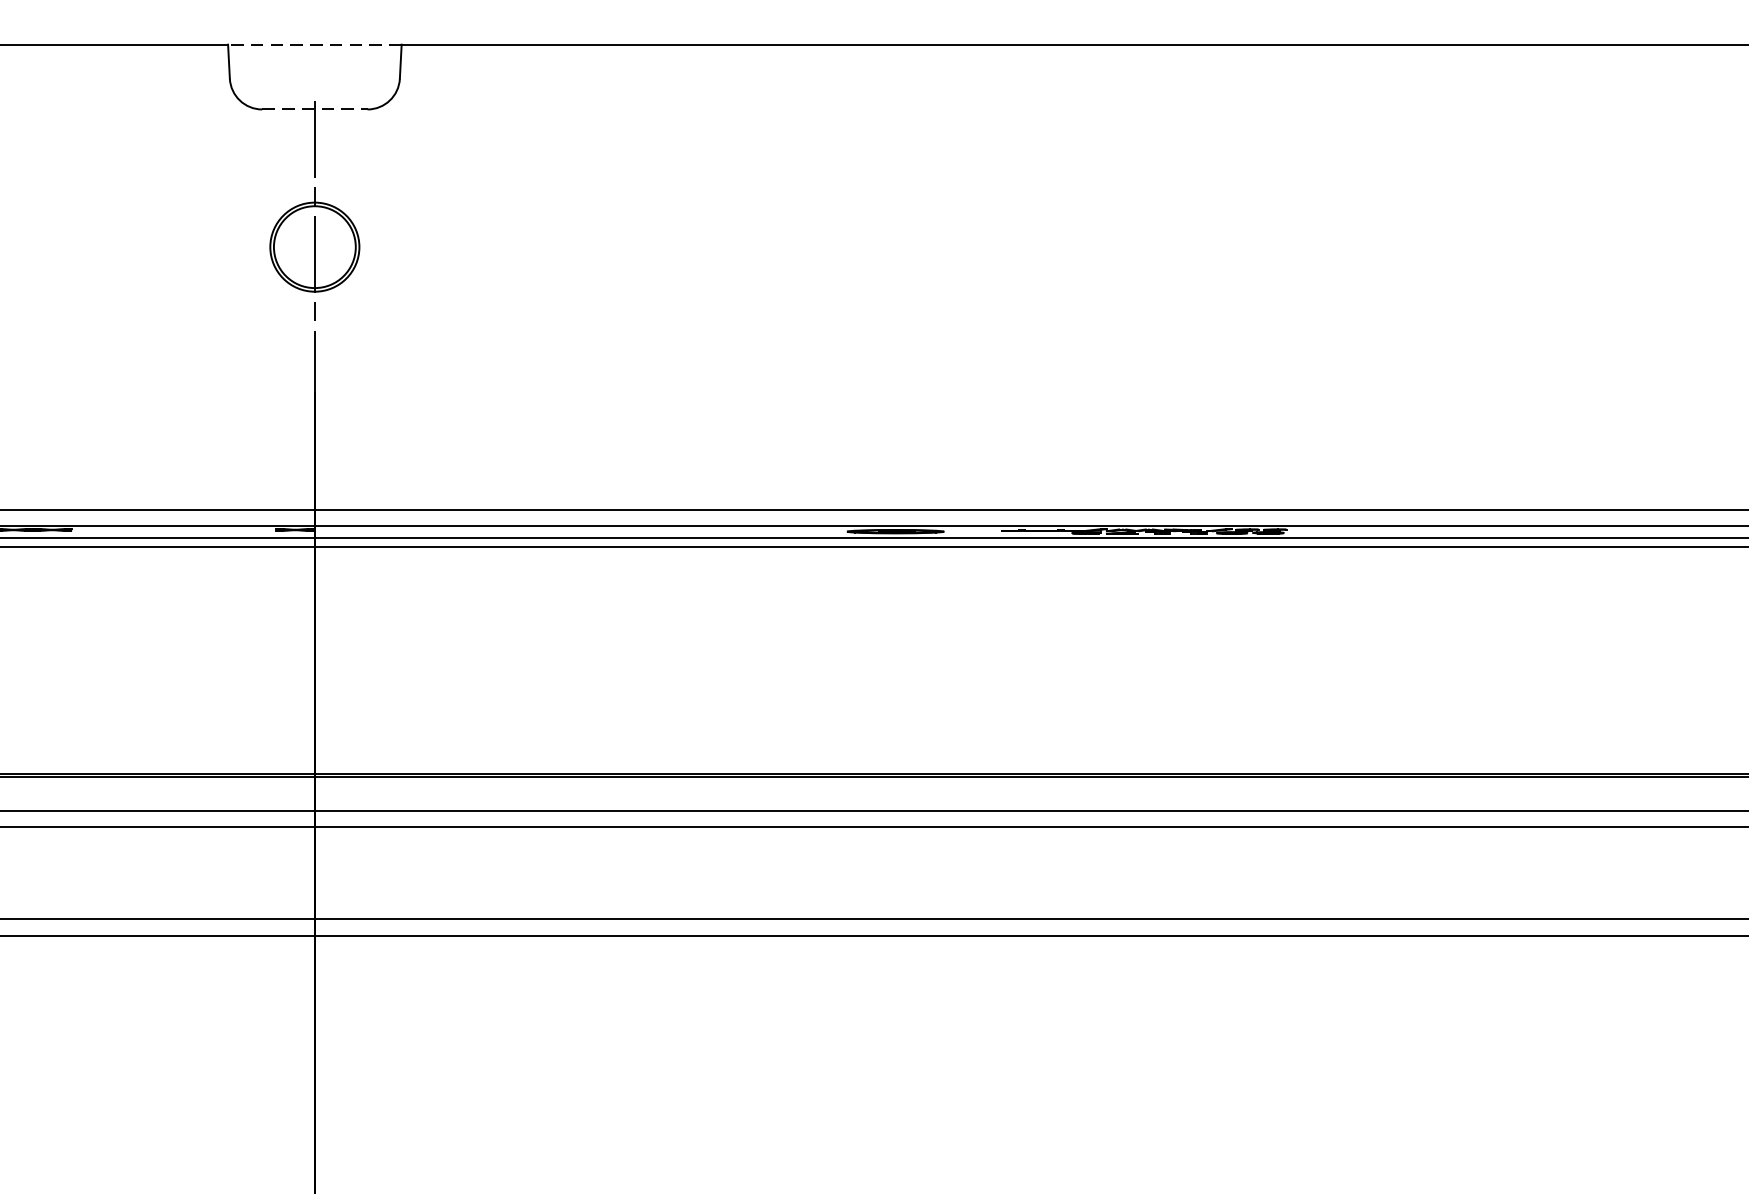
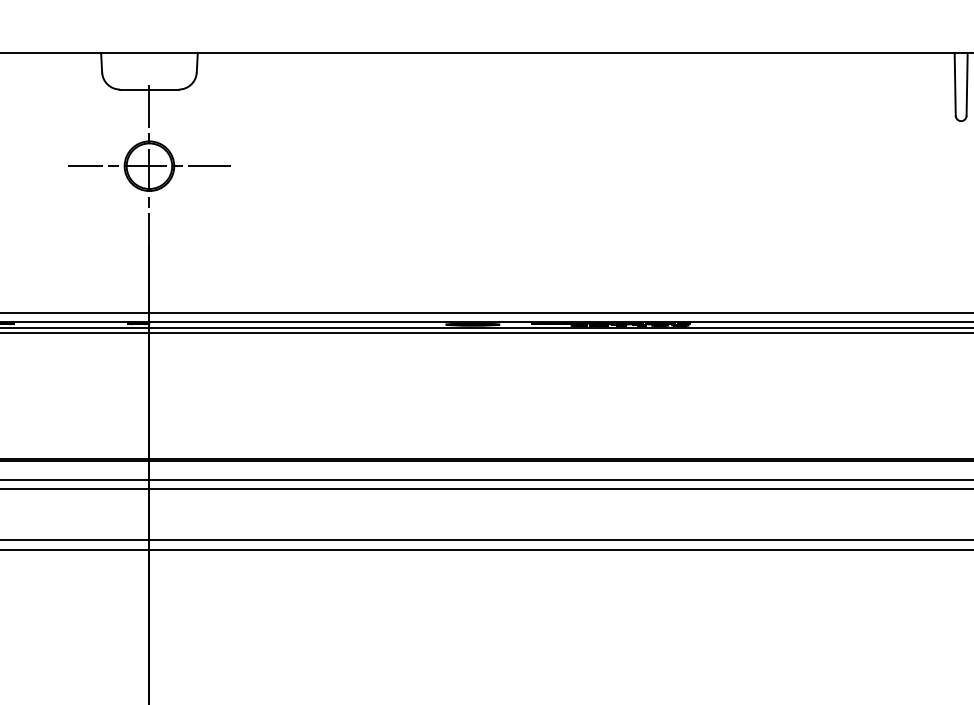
line: (313, 44) -> (148, 53), dashed -> solid
line: (314, 109) -> (149, 89), dashed -> solid
line: (314, 247) -> (149, 166), added

